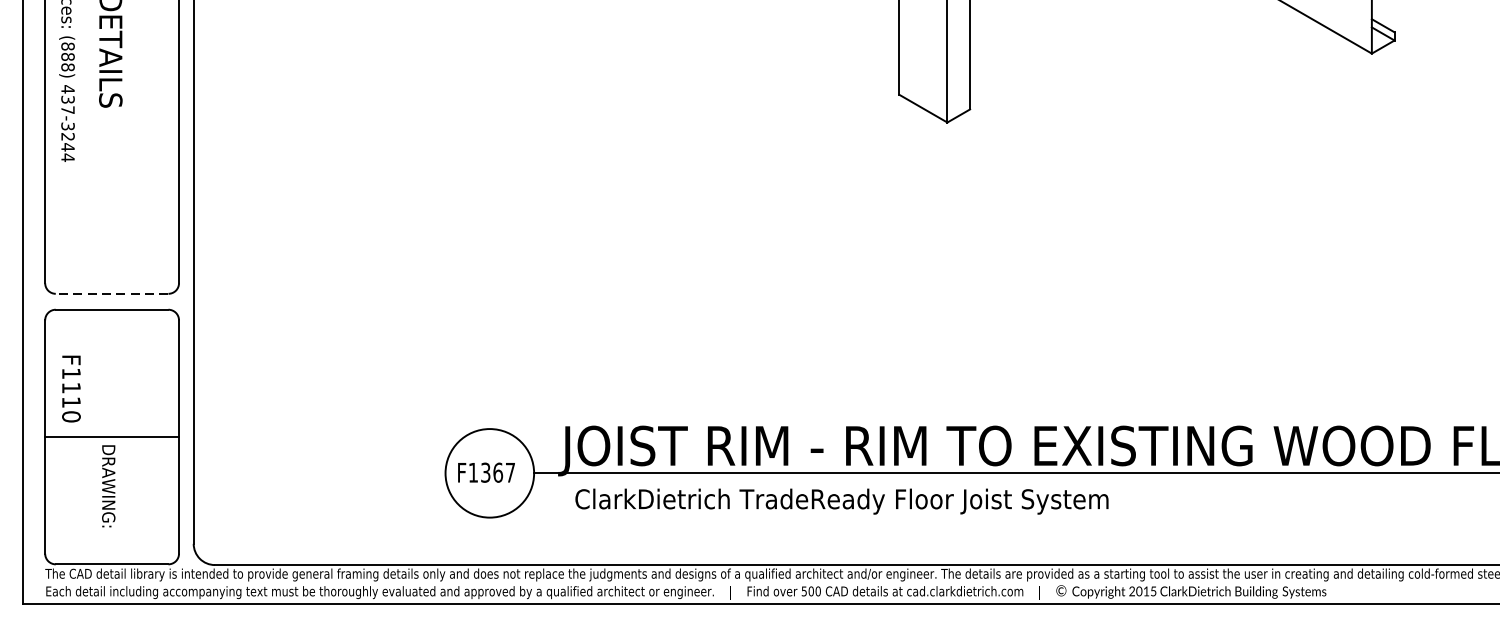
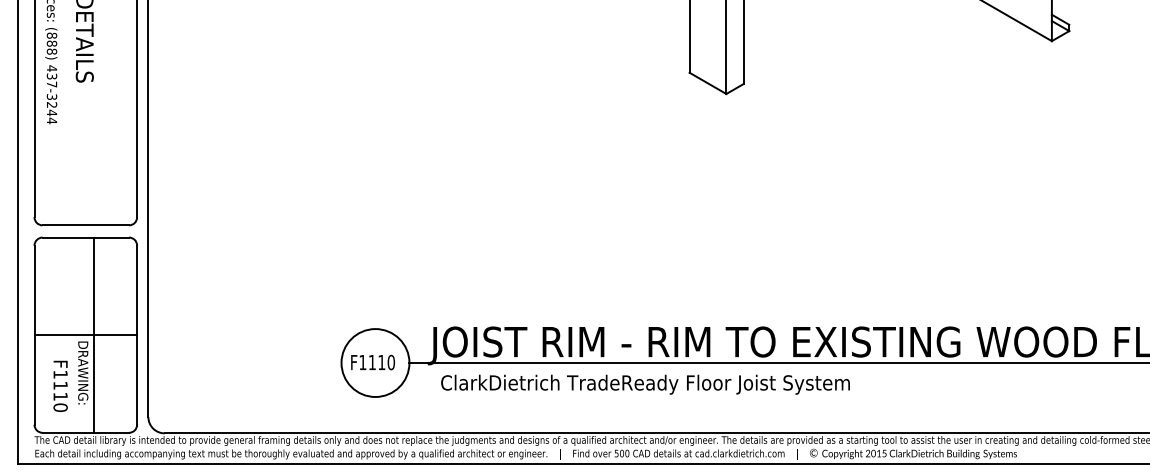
line: (111, 294) -> (85, 225), dashed -> solid
text: (71, 387) -> (60, 385), moved
line: (122, 436) -> (93, 334), added
text: (497, 472) -> (381, 362), F1367 -> F1110

